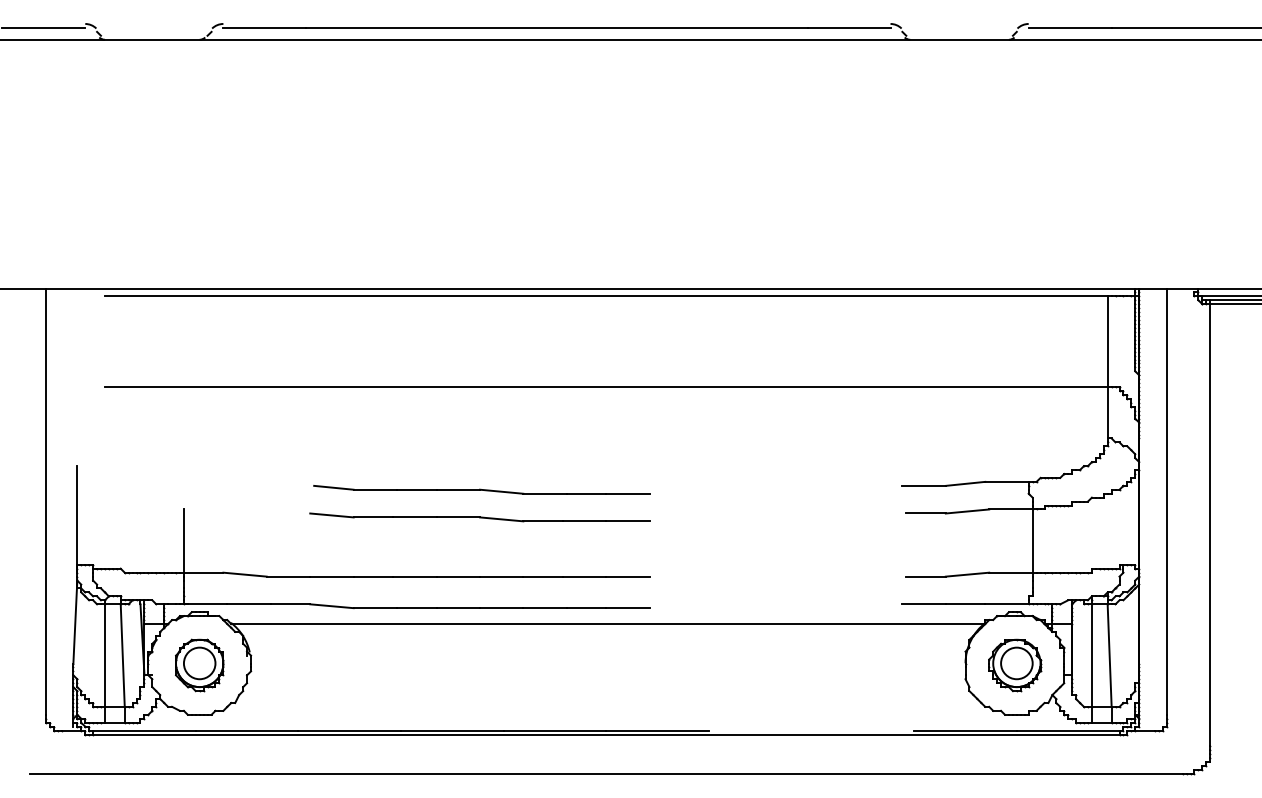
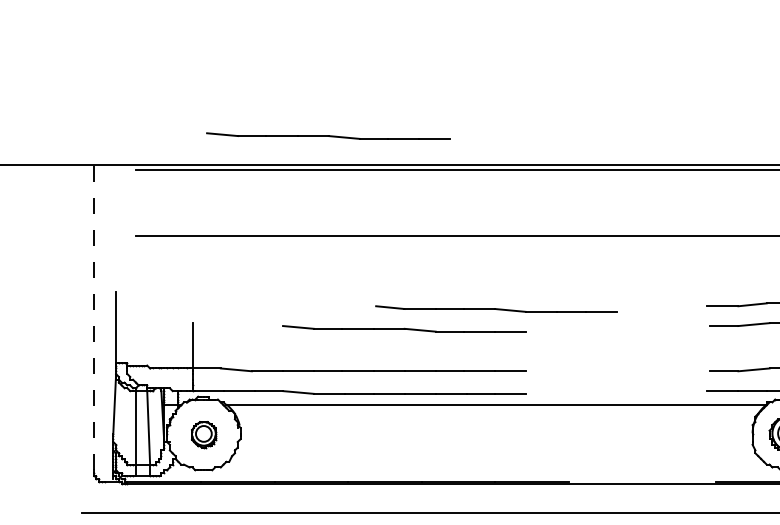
part: (373, 248) -> (328, 136), added
part: (481, 489) -> (496, 308), moved
line: (45, 501) -> (93, 317), solid -> dashed
part: (199, 665) -> (203, 434), size x0.7

